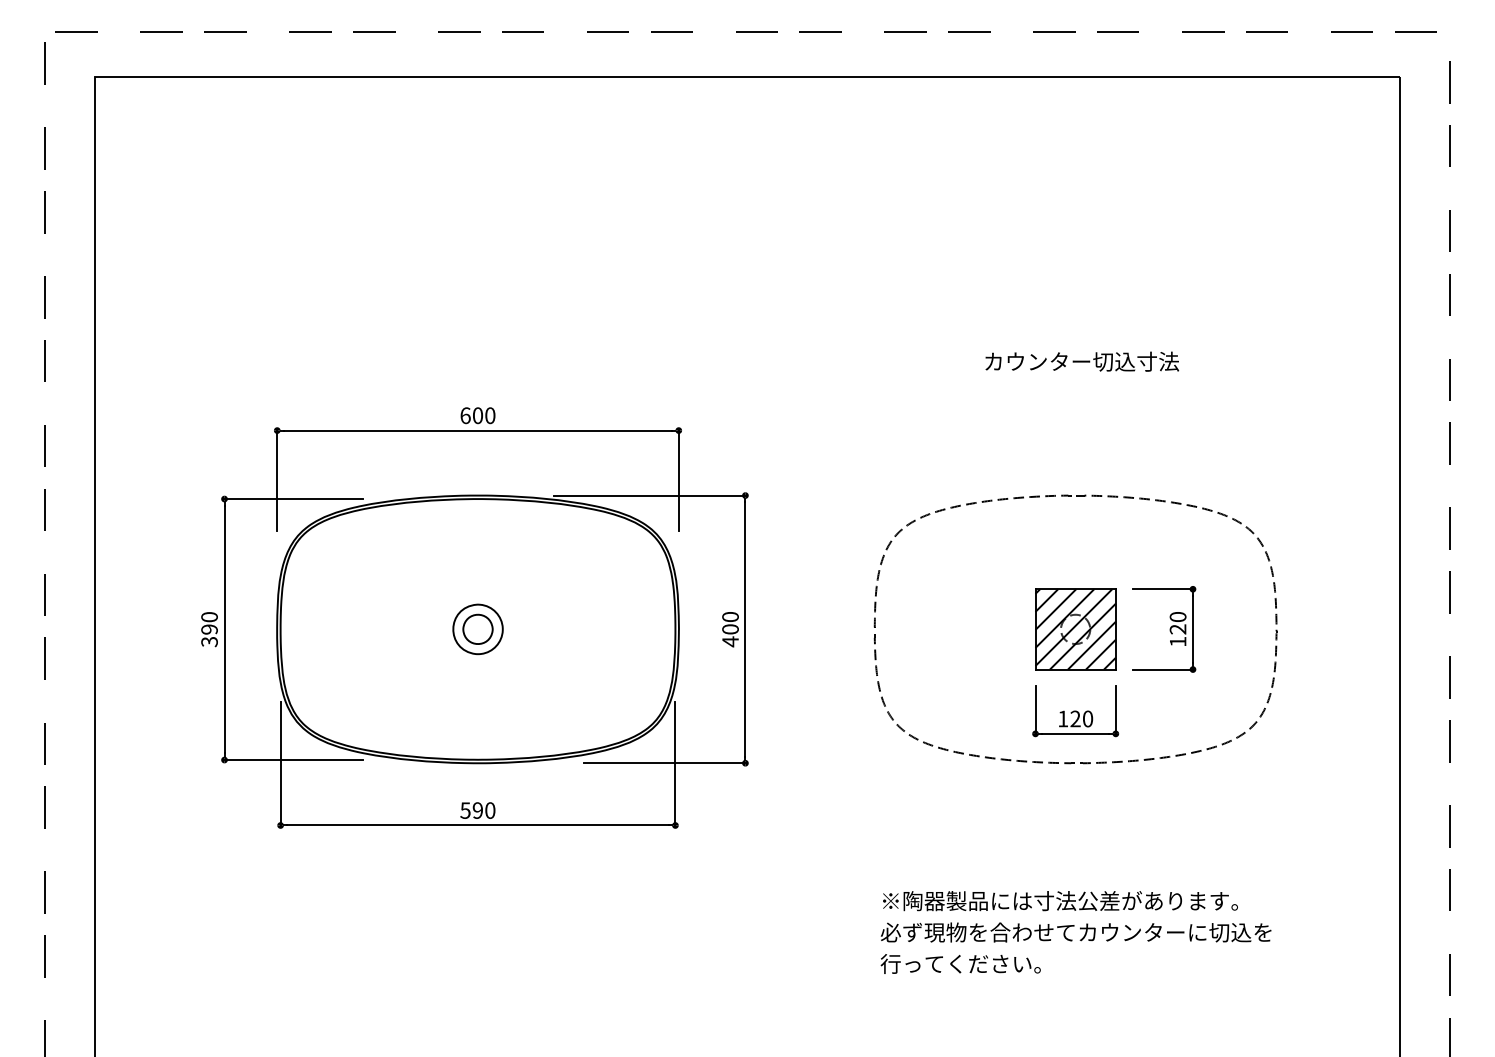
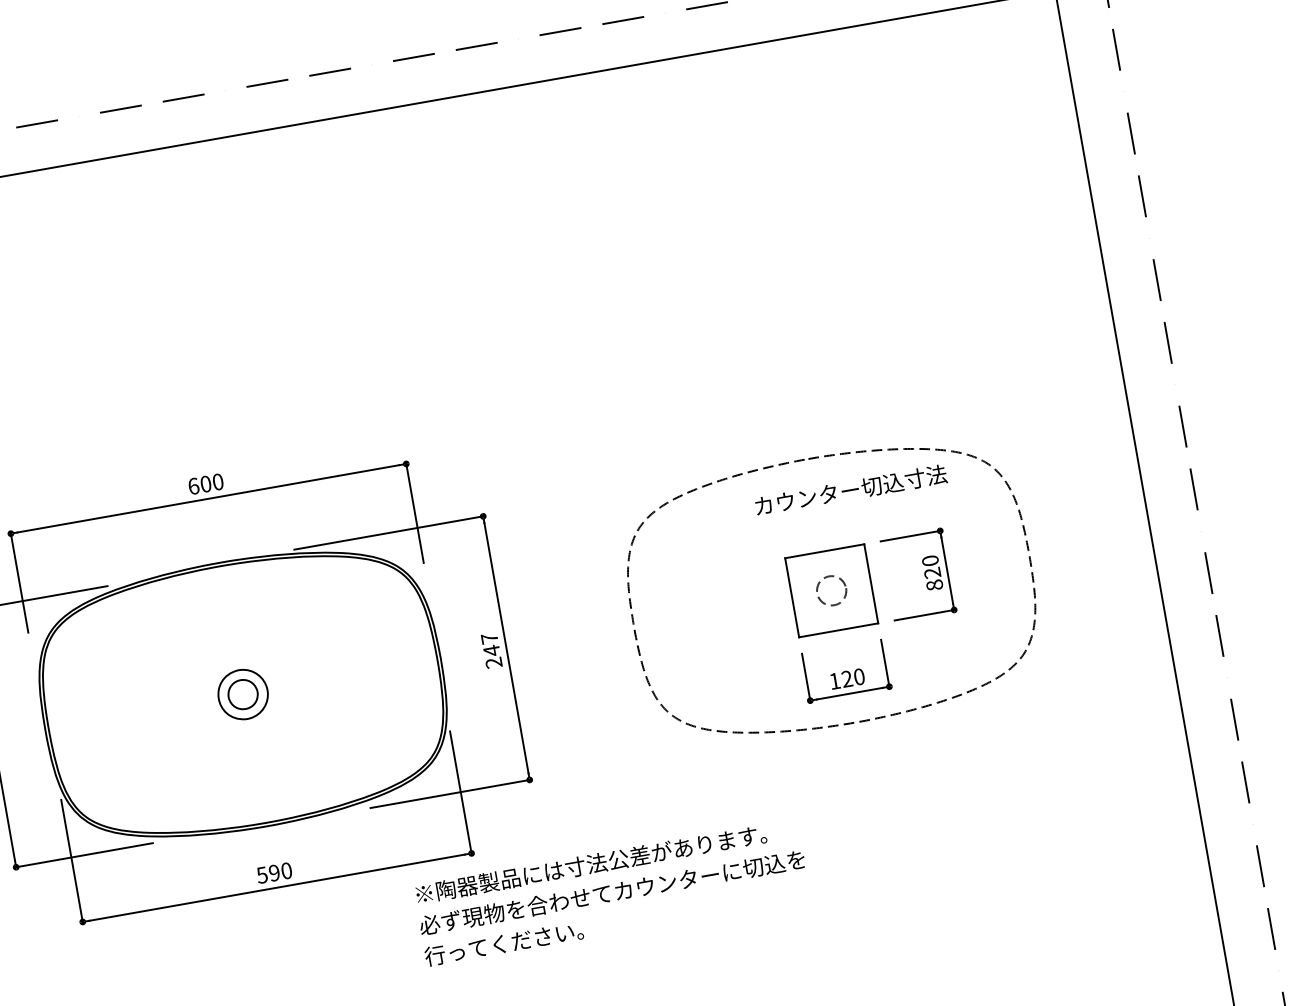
text: (1082, 361) -> (851, 489), moved
text: (730, 629) -> (491, 650), 400 -> 247
hatch: (1075, 629) -> (831, 590), removed
text: (1177, 641) -> (934, 585), 120 -> 820
text: (1075, 932) -> (611, 892), moved

